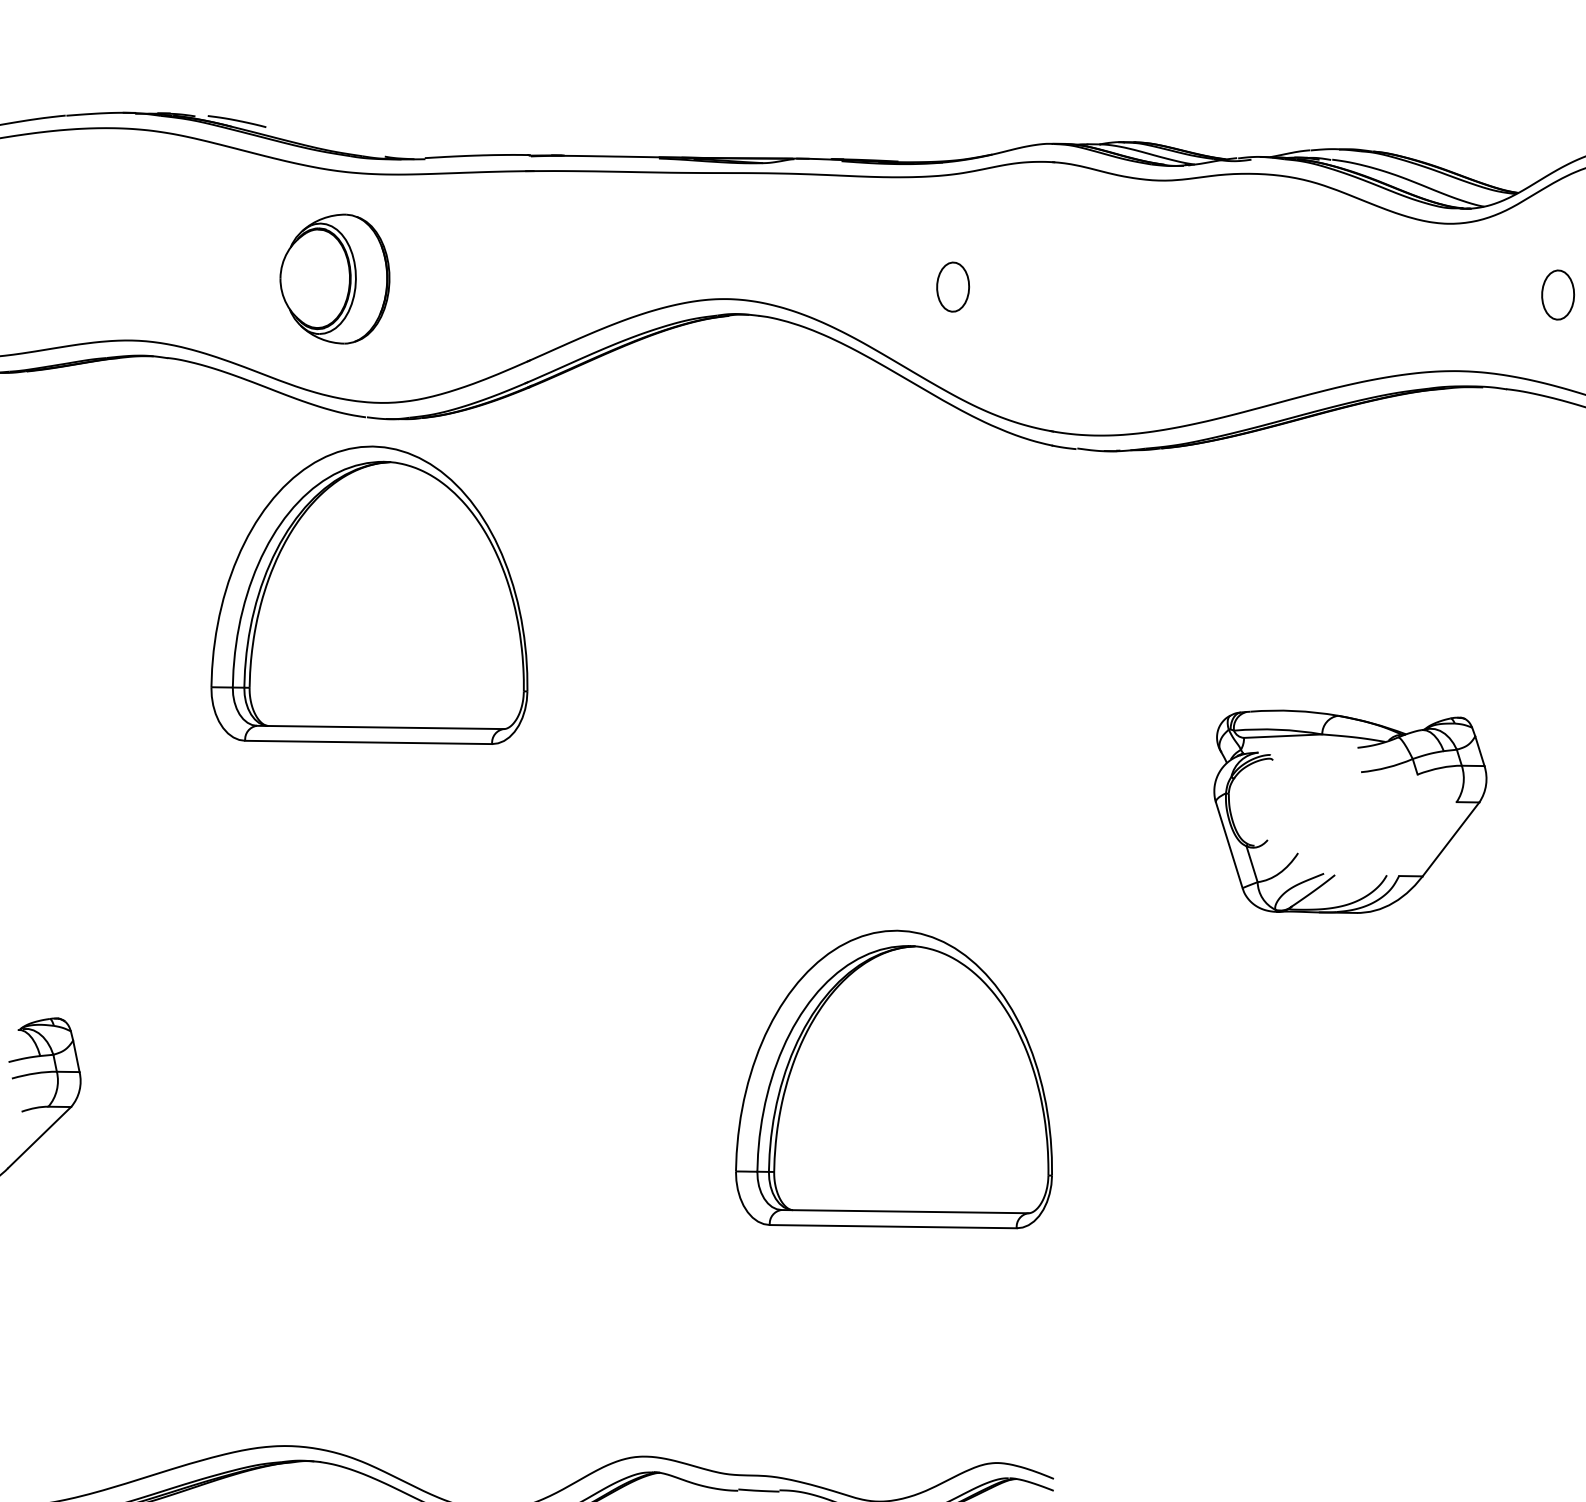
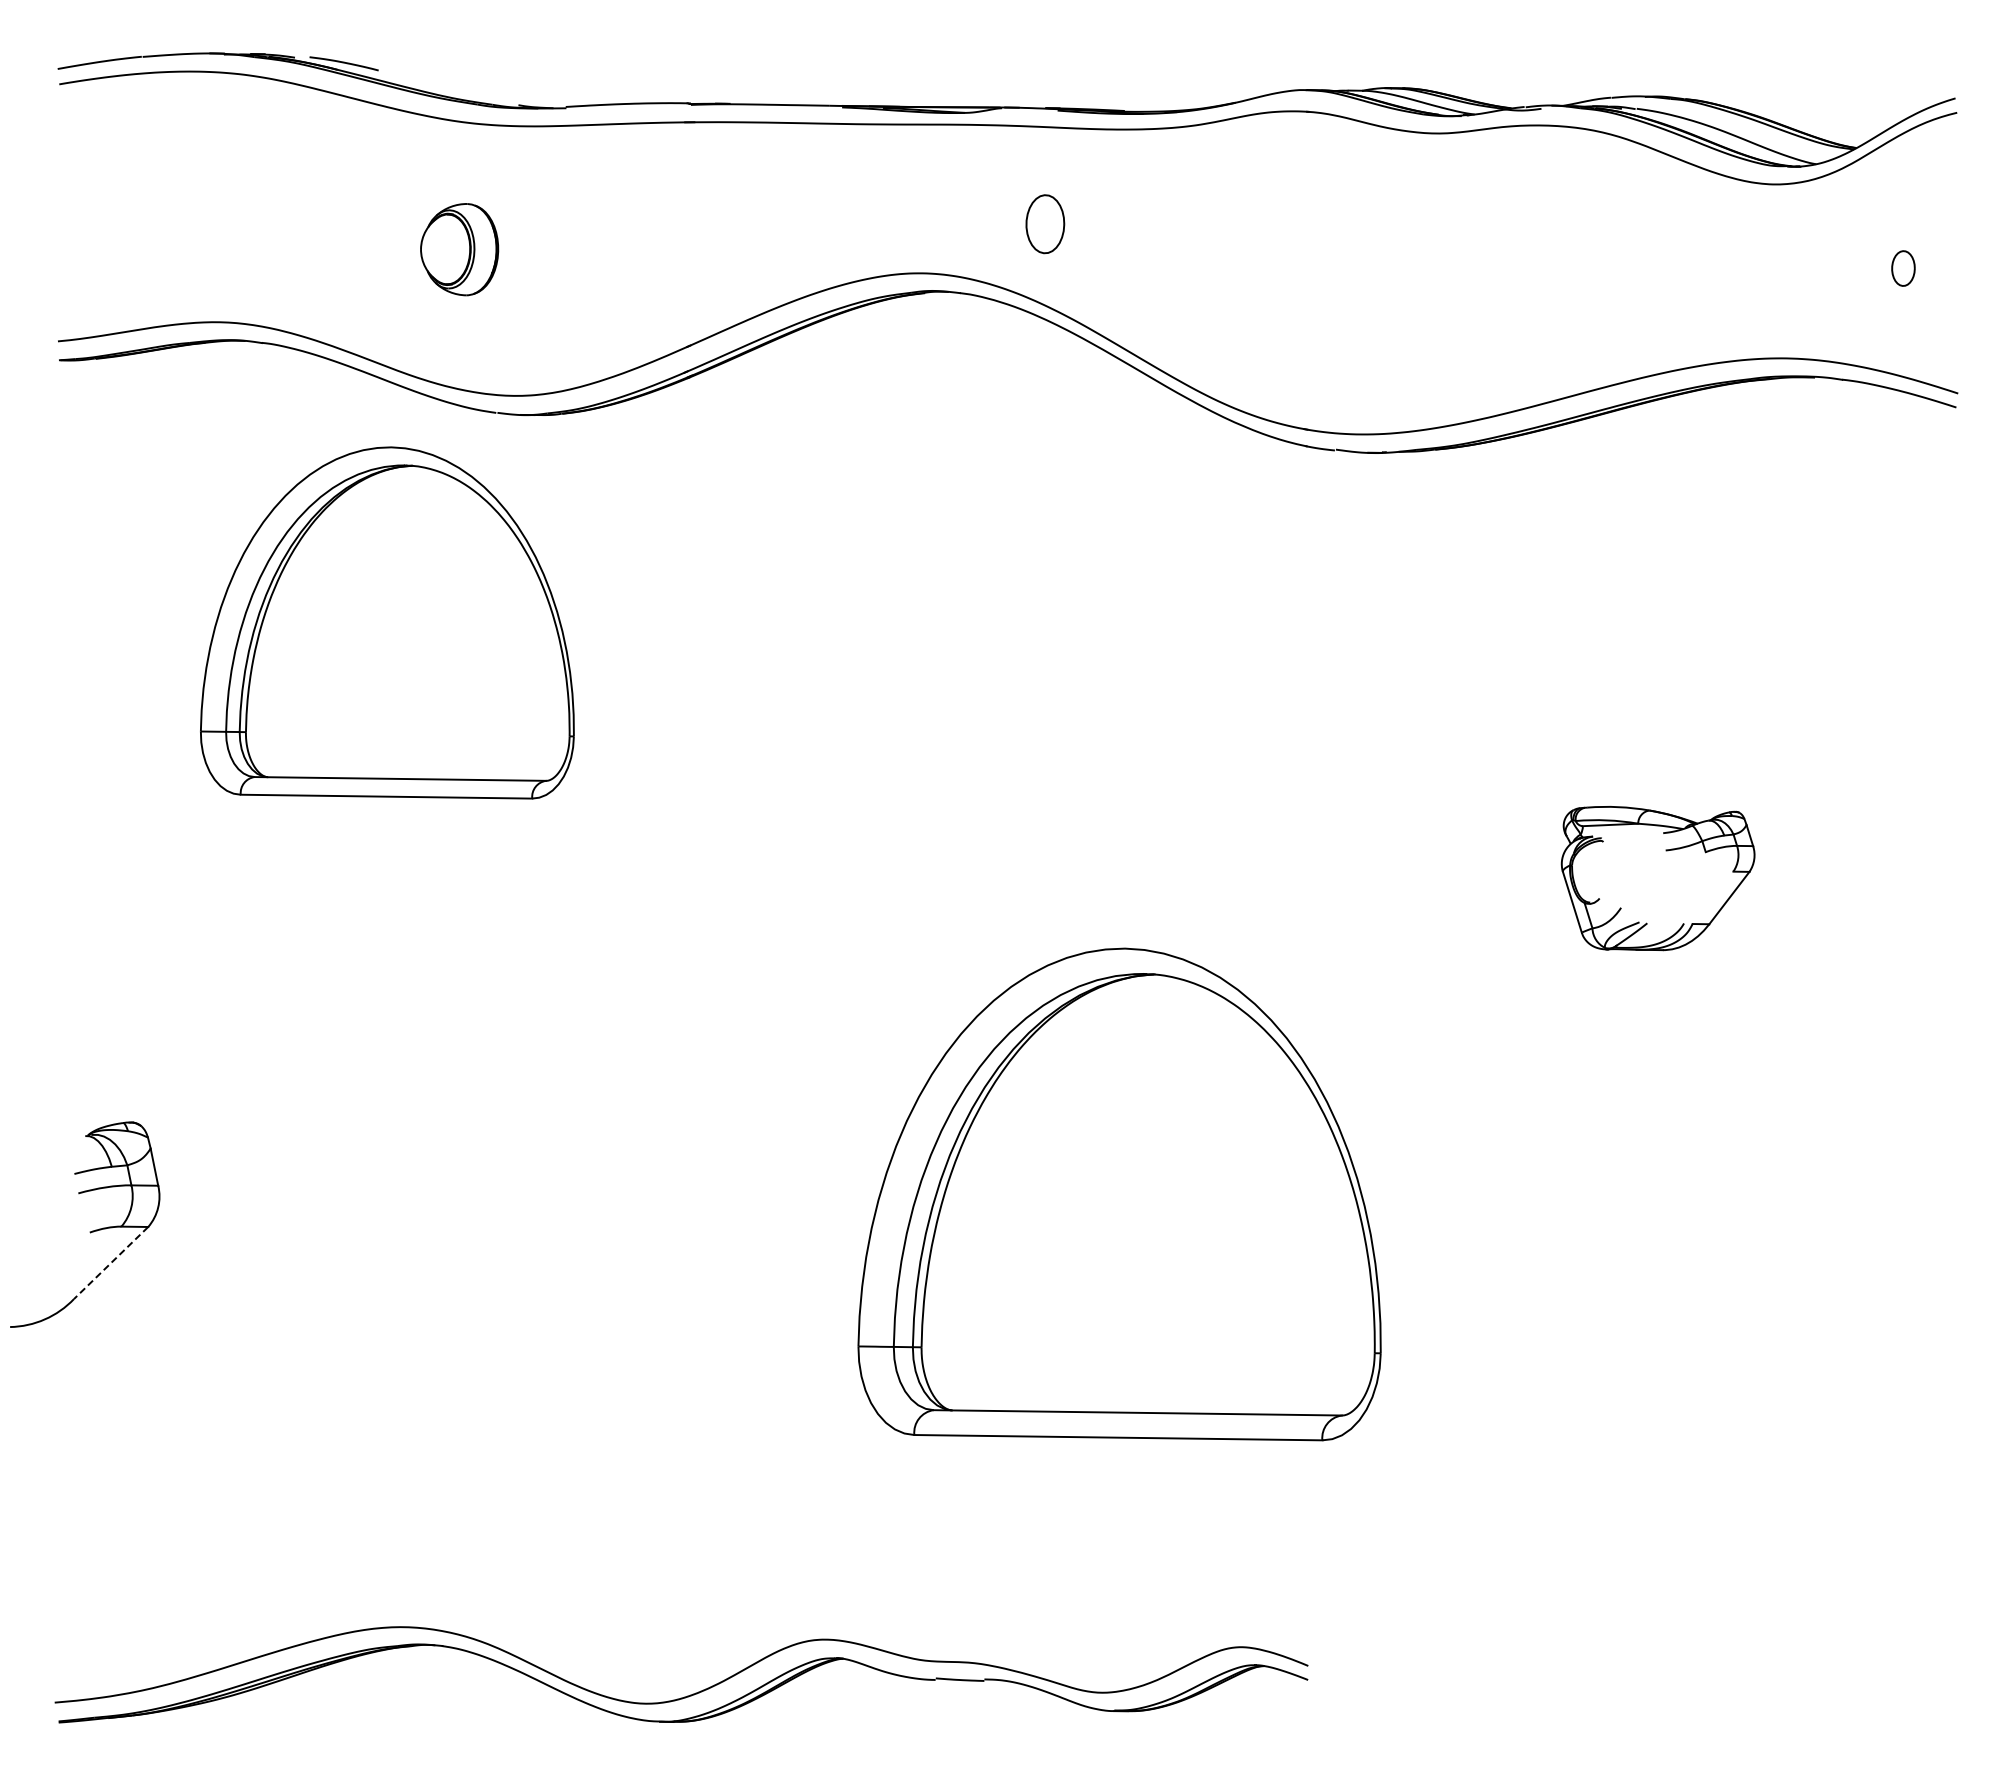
part: (334, 278) -> (459, 249), size x0.6
part: (953, 287) -> (1045, 224), moved
part: (1558, 294) -> (1903, 268), size x0.6
part: (369, 594) -> (387, 622), moved
part: (1349, 811) -> (1657, 878), size x0.6
part: (893, 1079) -> (1119, 1194), size x1.4
line: (39, 1137) -> (111, 1263), solid -> dashed

